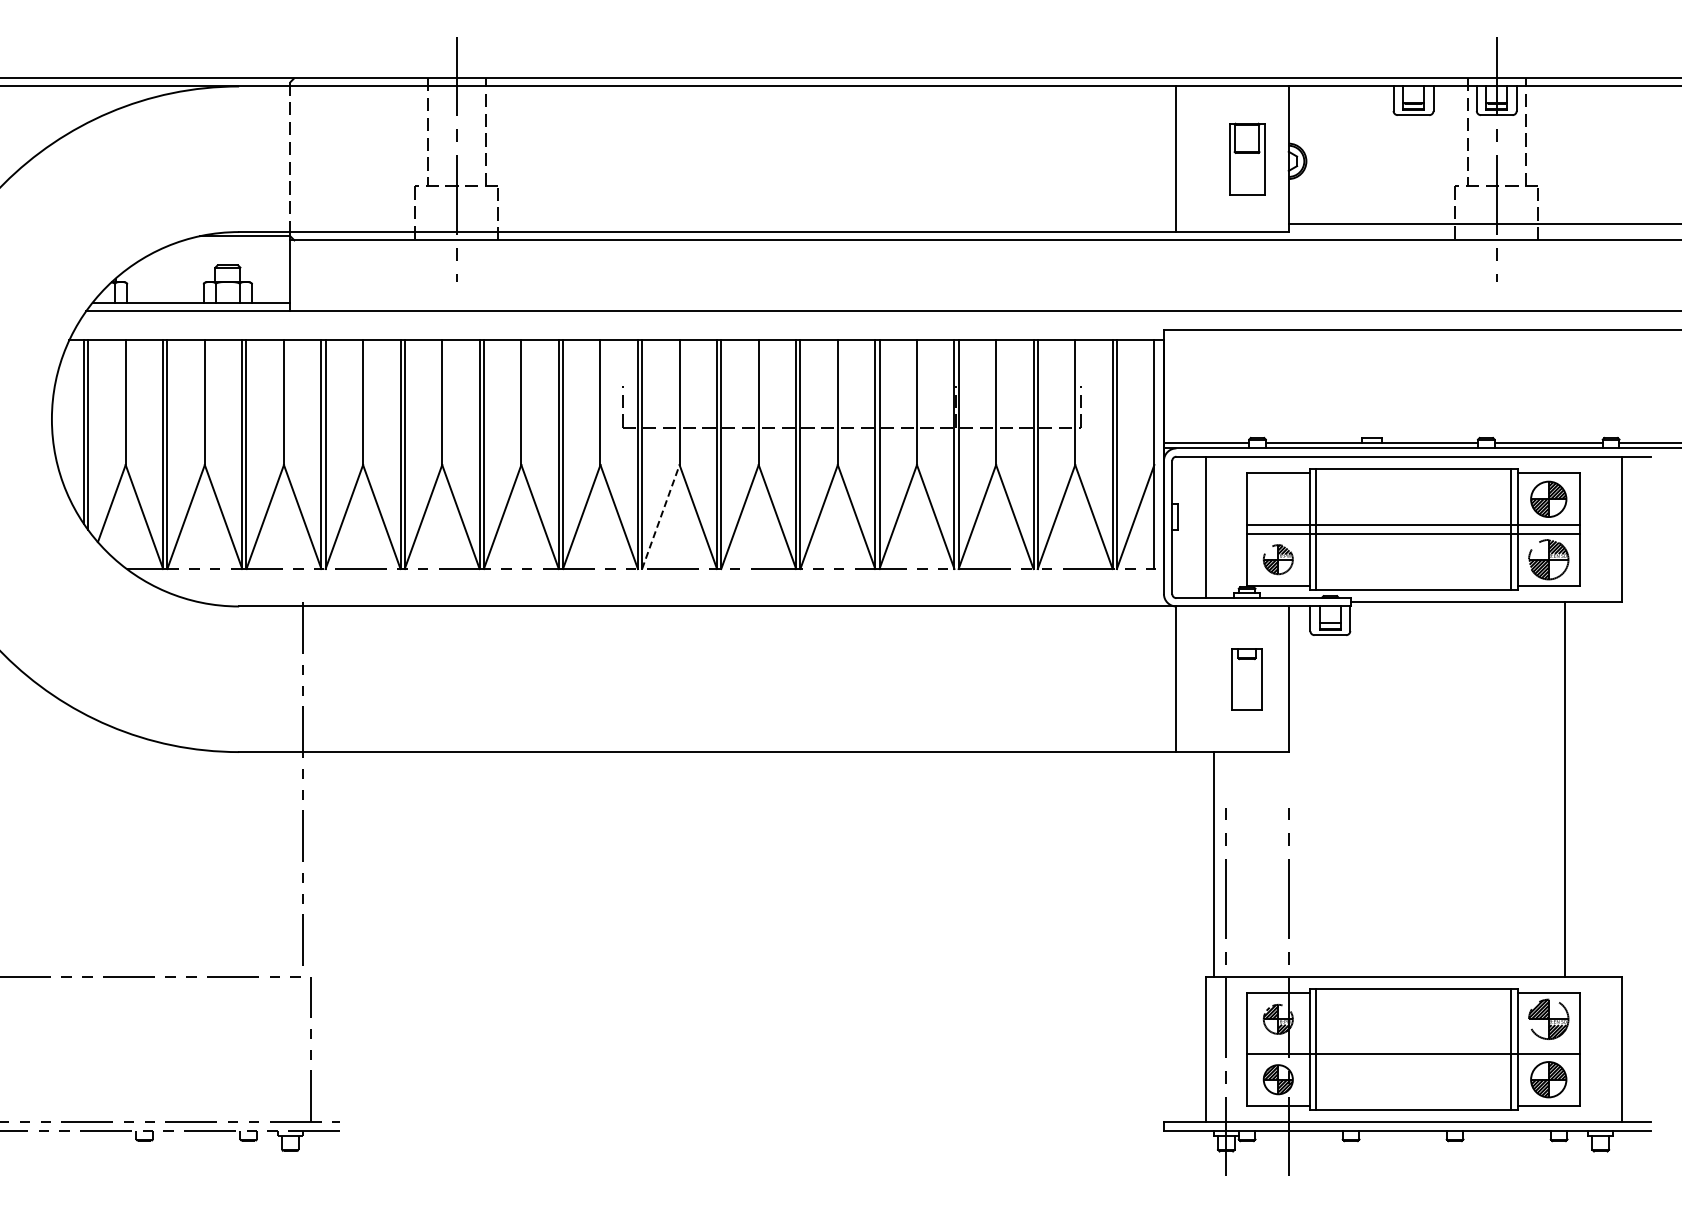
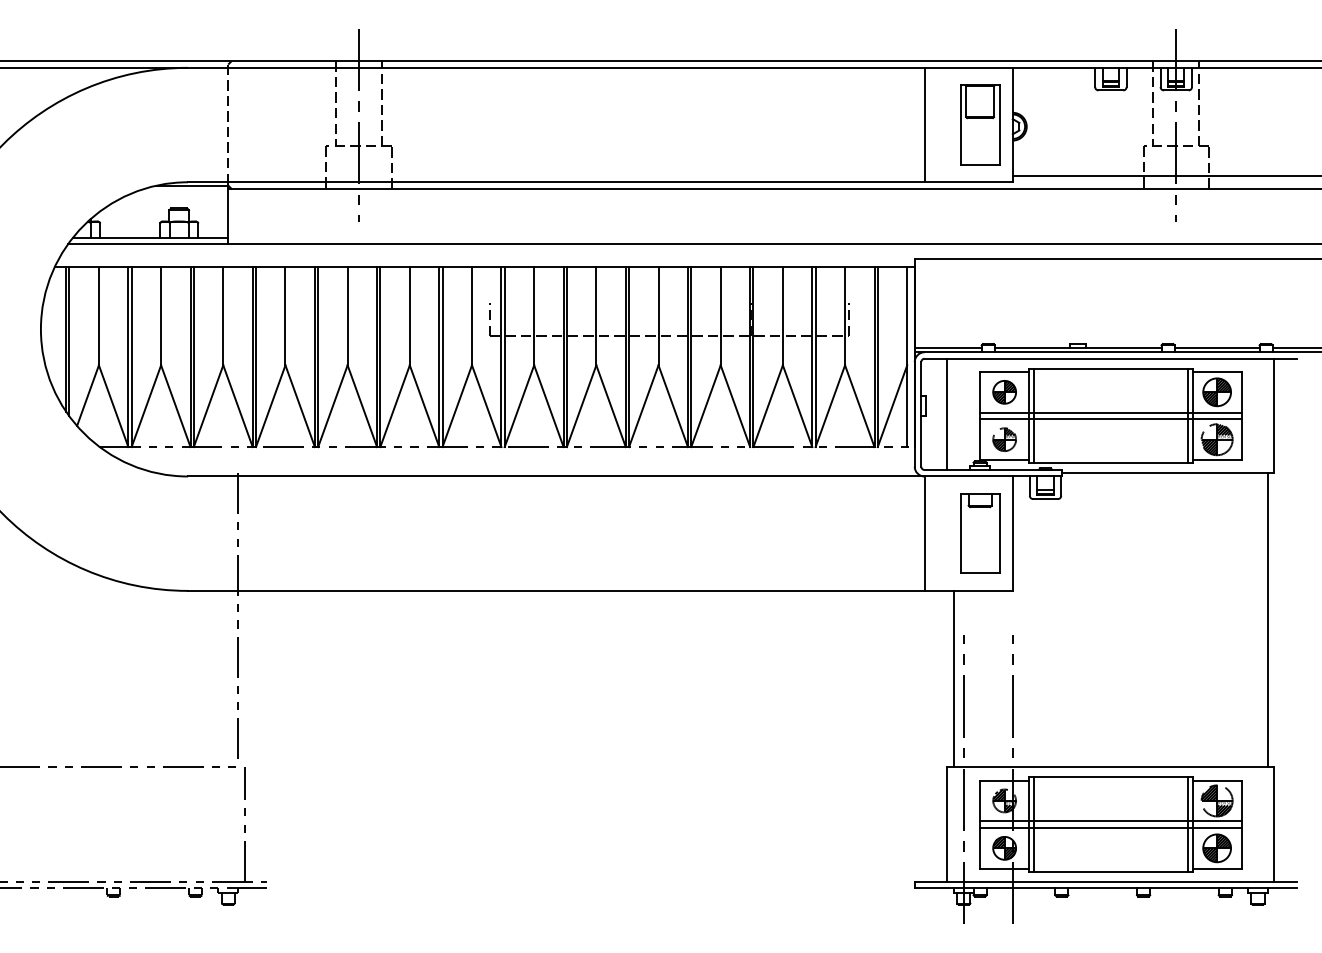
part: (1246, 158) -> (979, 124), size x1.43
part: (1277, 498) -> (1004, 391), added
line: (661, 516) -> (519, 405), dashed -> solid
part: (1246, 679) -> (979, 533), size x1.67
line: (1565, 789) -> (1268, 620), moved
line: (1413, 1045) -> (1110, 821), added

